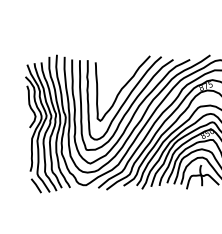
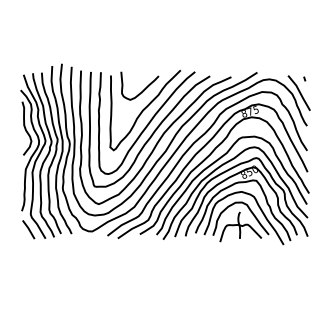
curve: (121, 72) -> (143, 89), added

